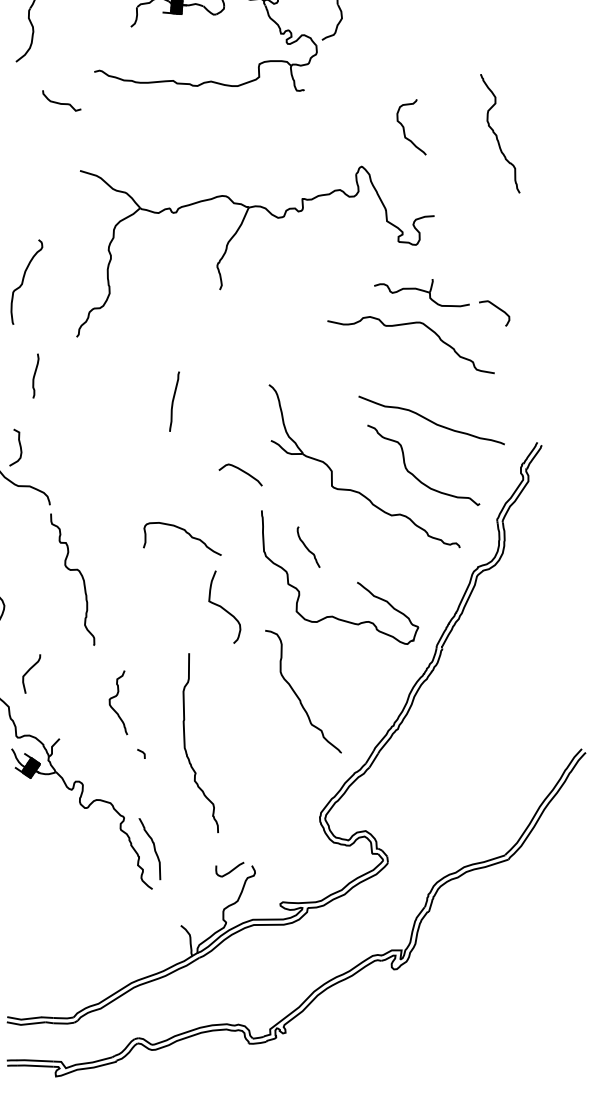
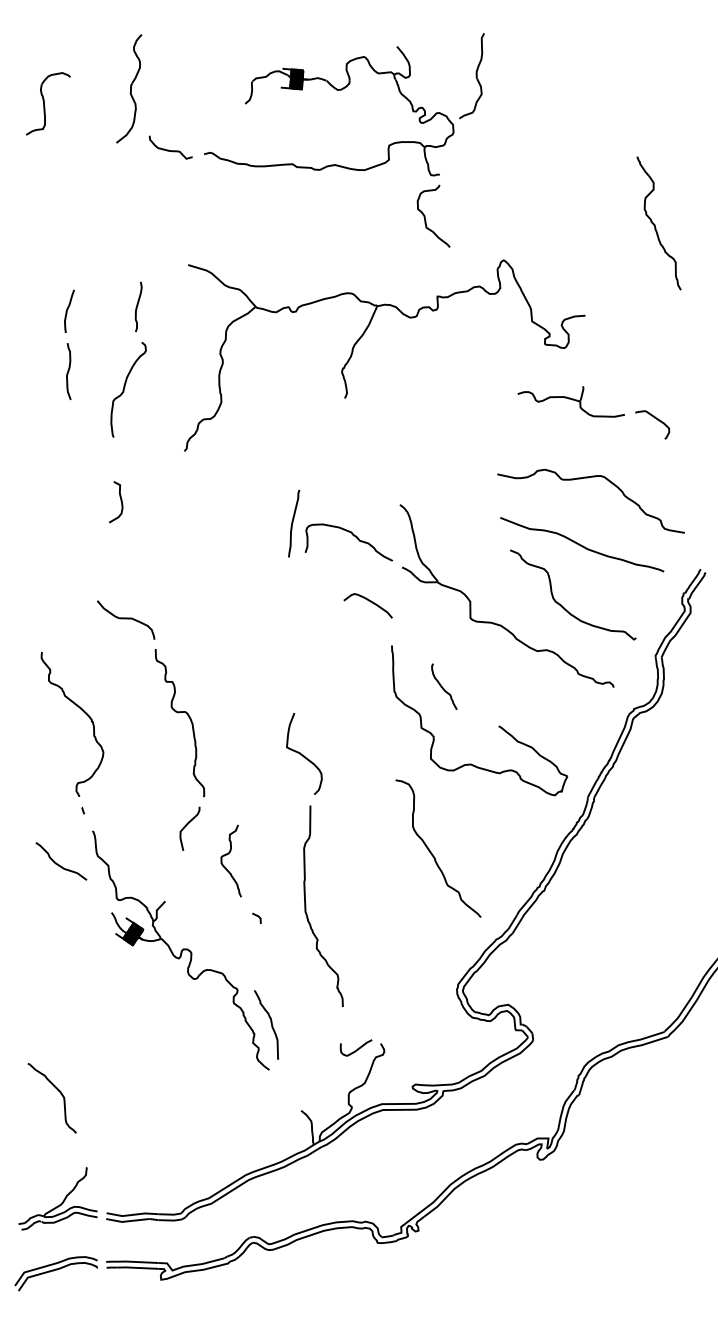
curve: (59, 102) -> (168, 149), moved
curve: (404, 126) -> (425, 215), moved
curve: (408, 324) -> (588, 478), moved
curve: (35, 374) -> (138, 305), moved
curve: (19, 447) -> (120, 501), moved
curve: (186, 533) -> (353, 536), moved
curve: (224, 607) -> (303, 754), moved
curve: (29, 671) -> (187, 825), moved

